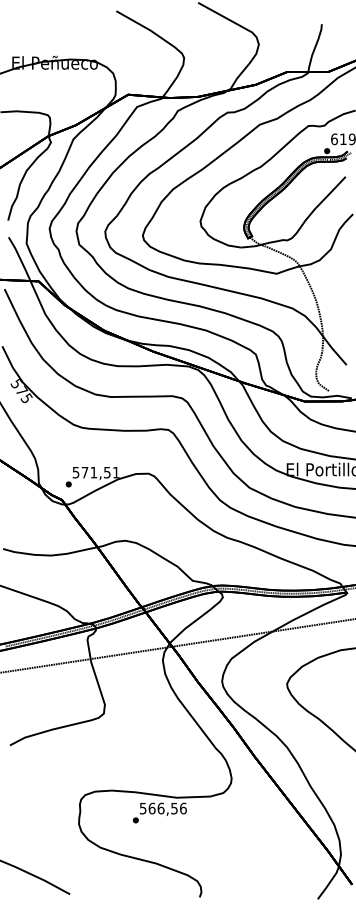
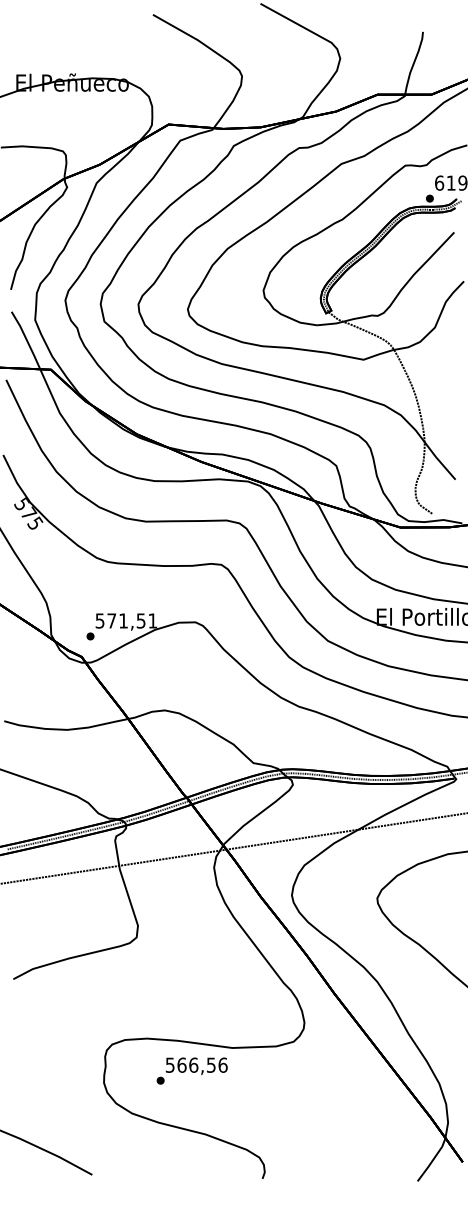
text: (159, 812) -> (191, 1070), moved

